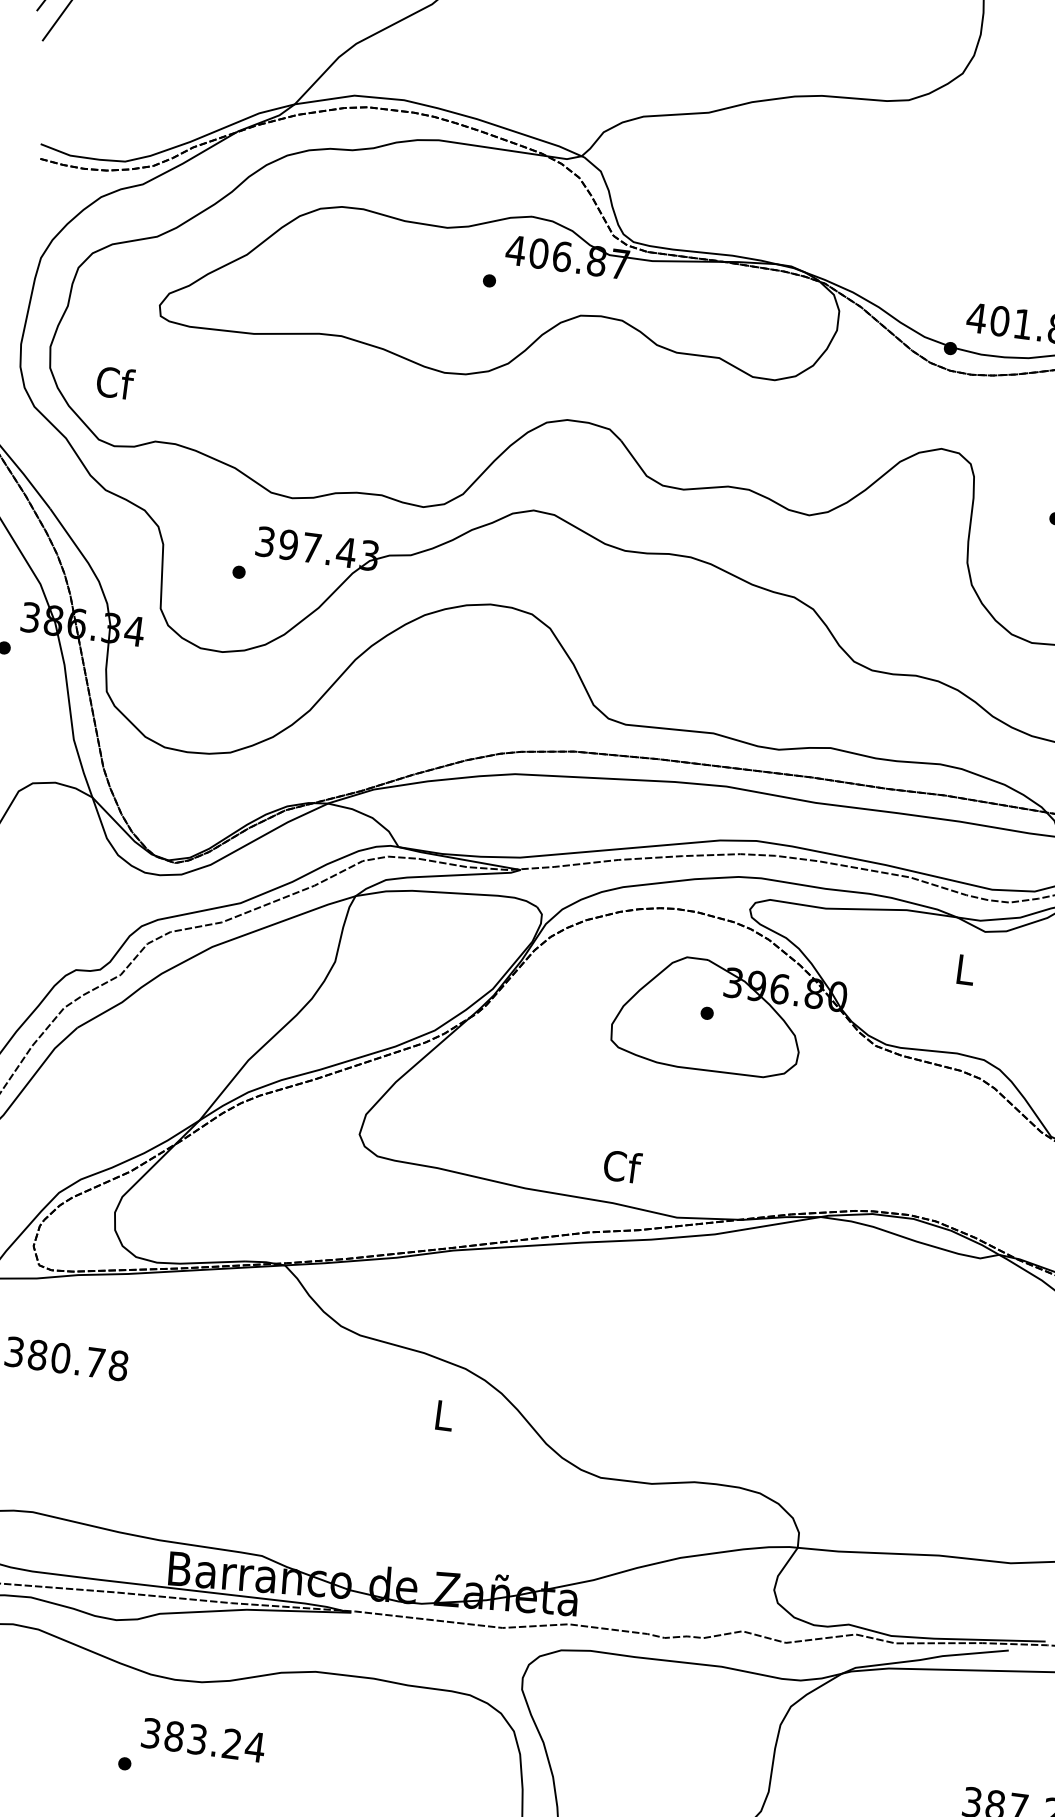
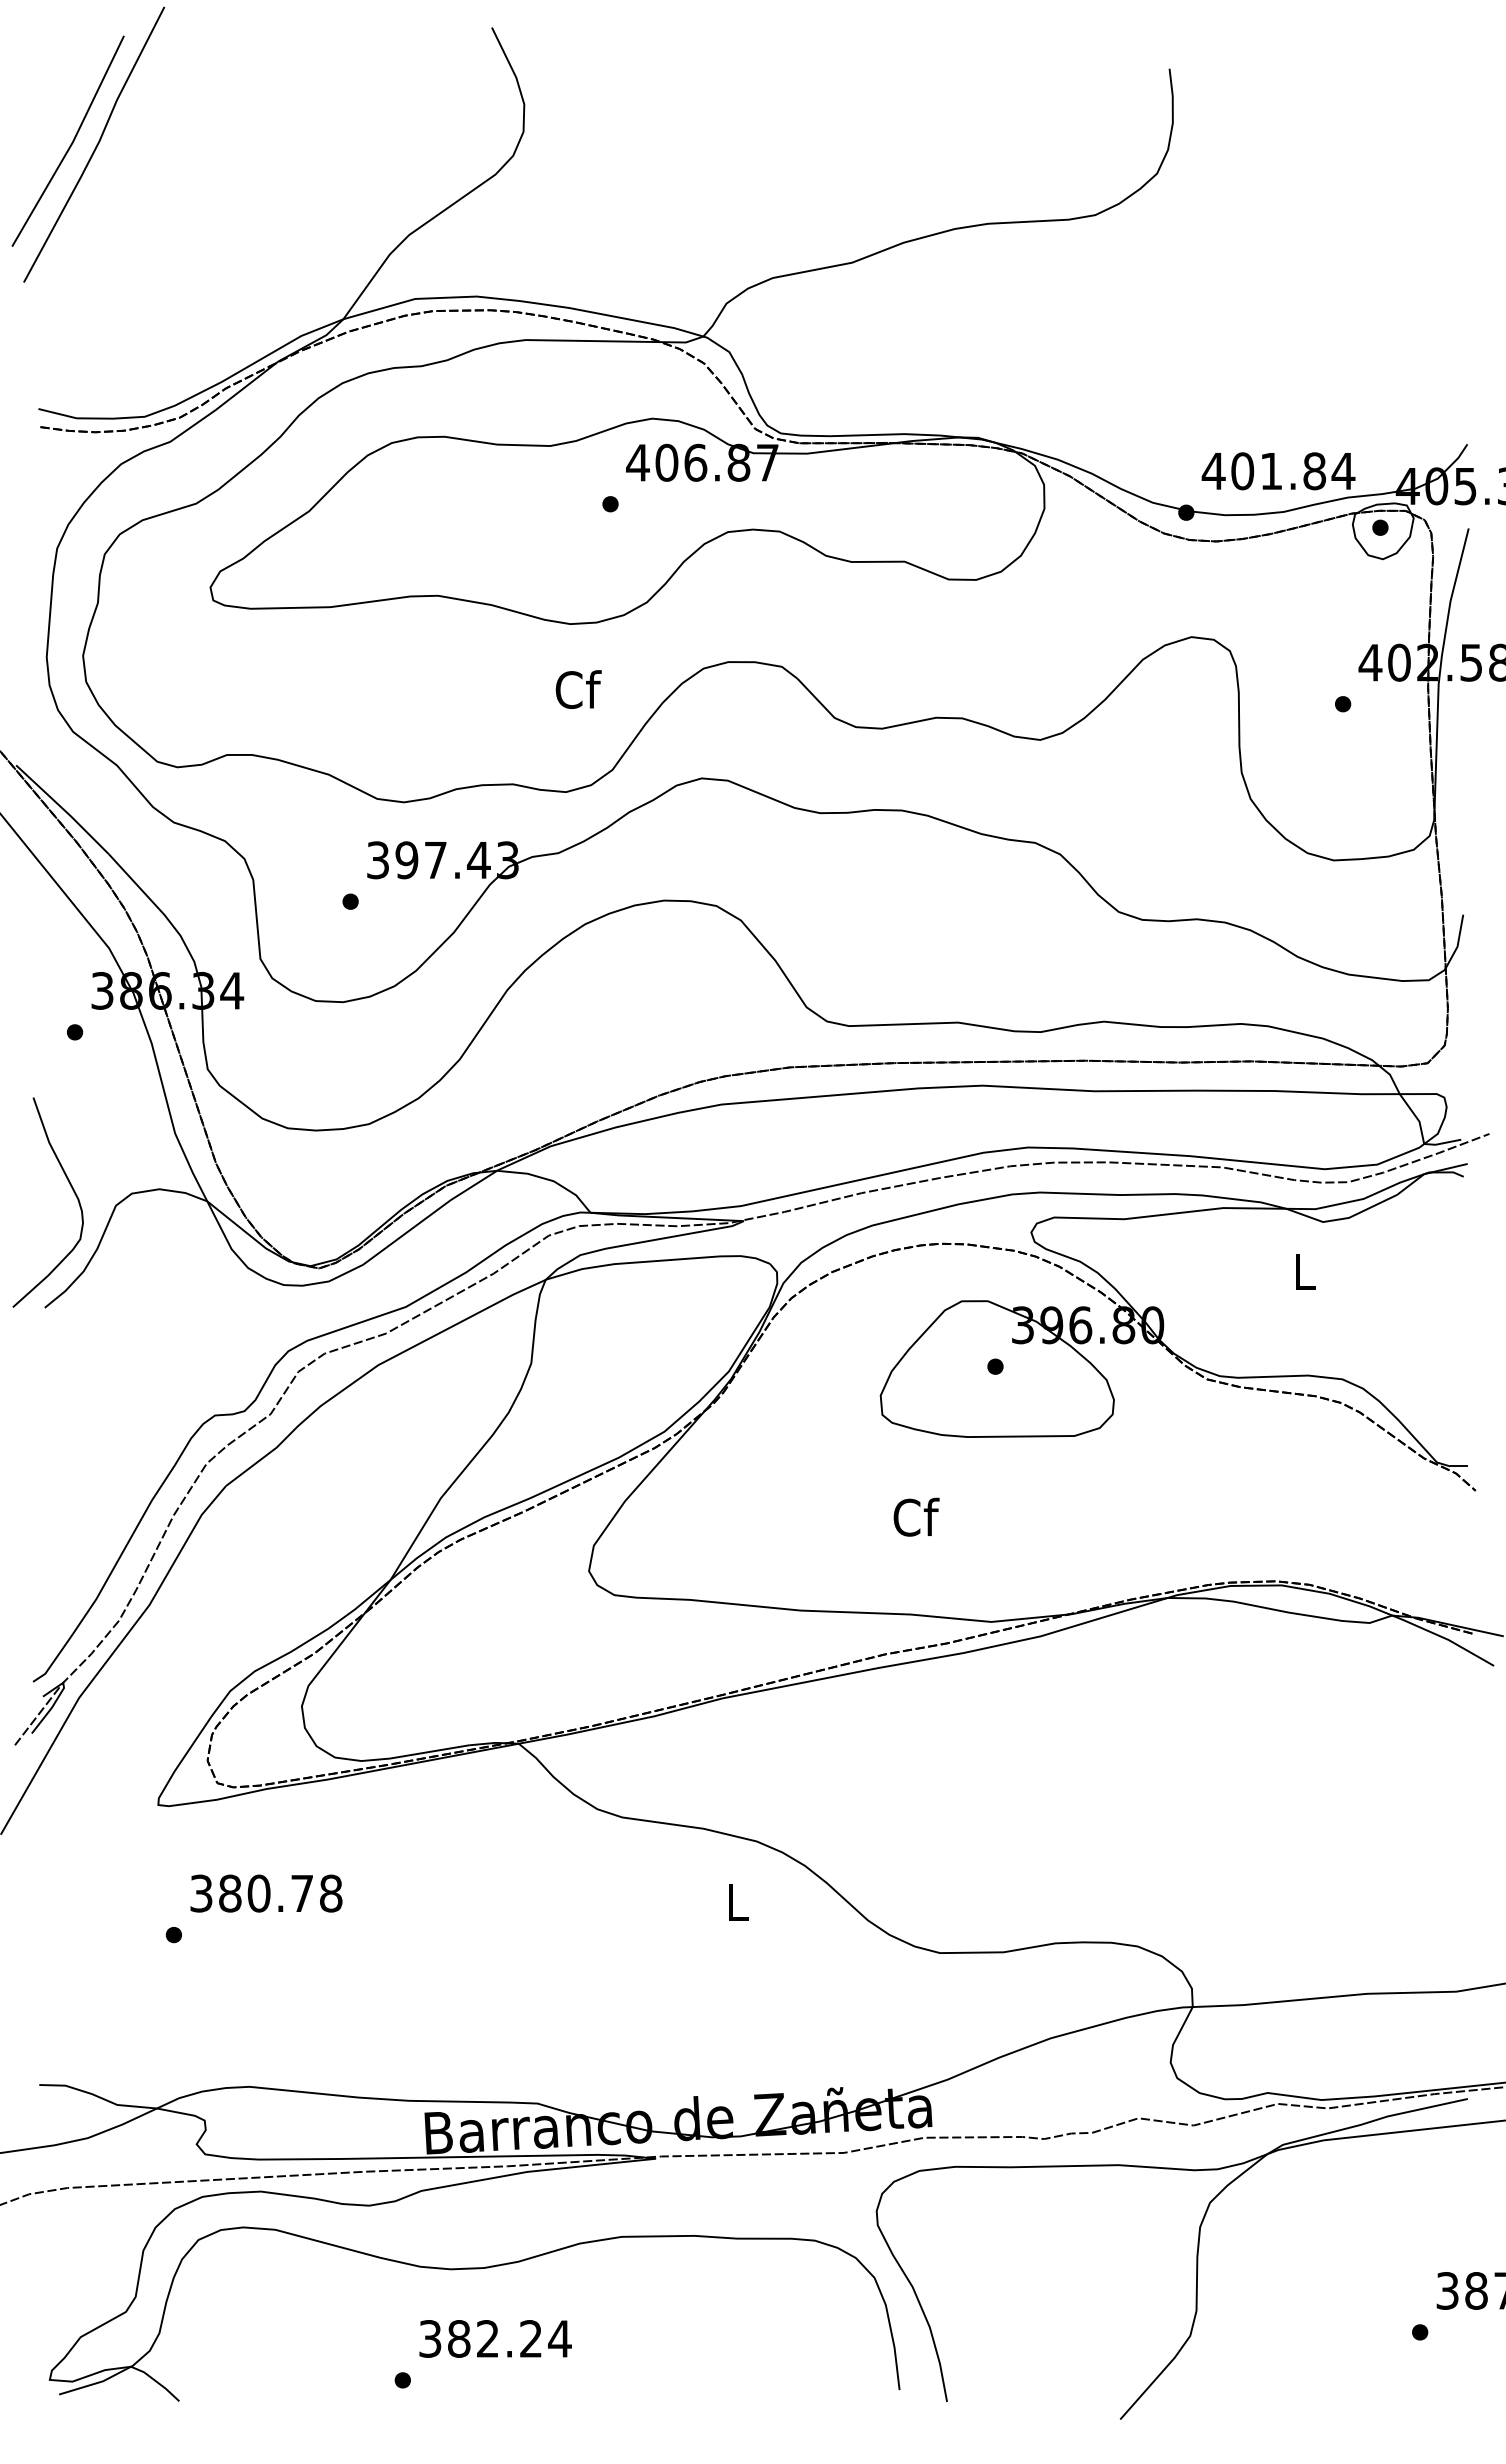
text: (115, 382) -> (578, 689), moved
text: (622, 1166) -> (916, 1516), moved
text: (197, 1739) -> (487, 2338), 383.24 -> 382.24

